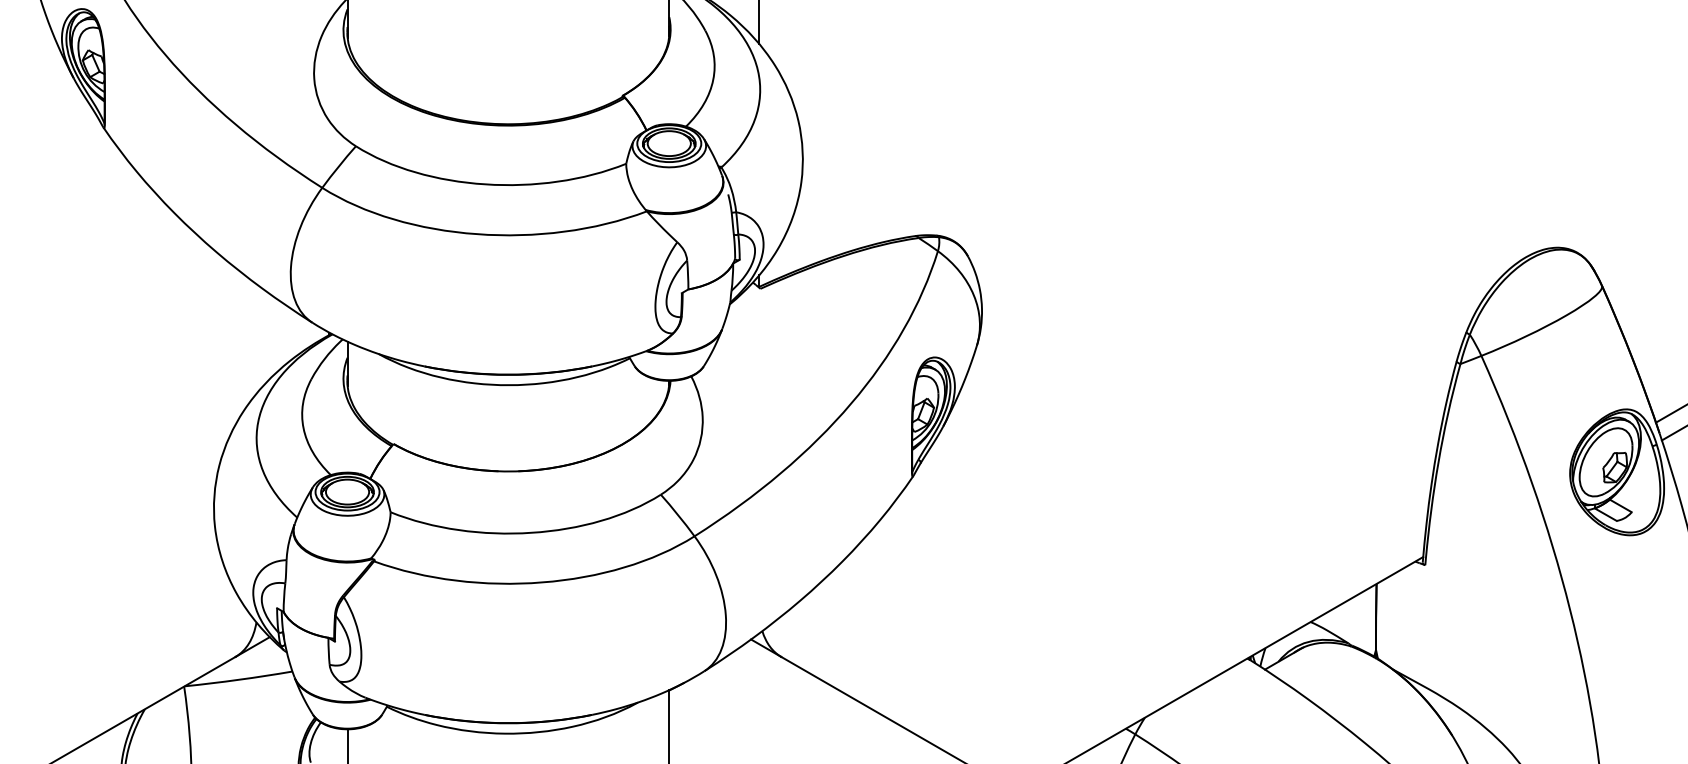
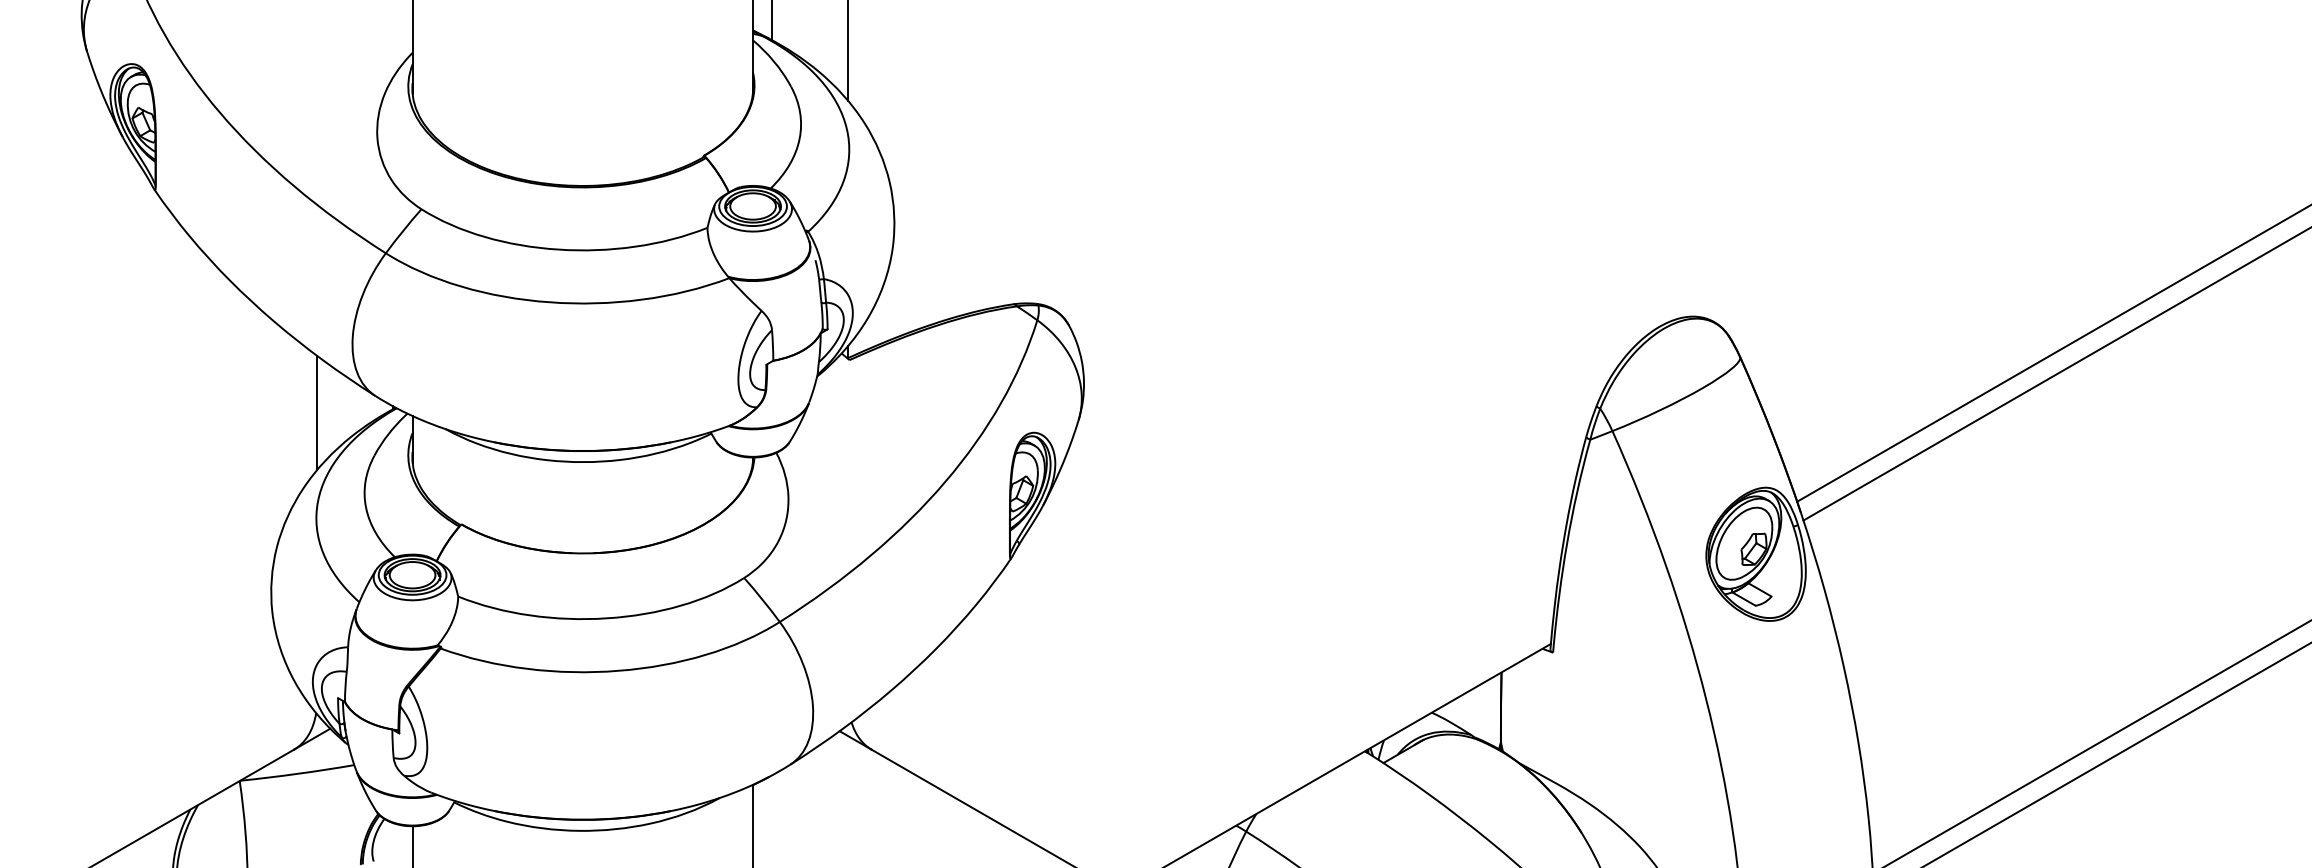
line: (257, 338) -> (317, 412), added

